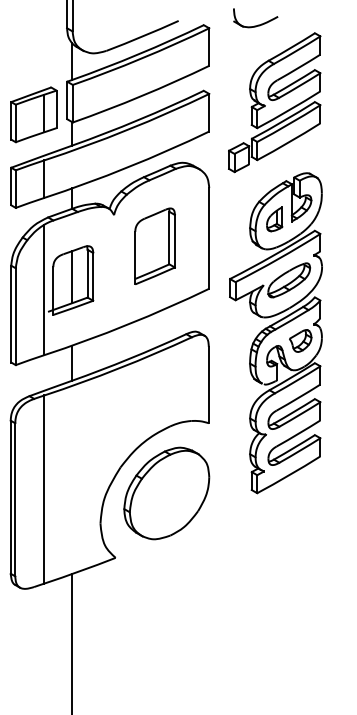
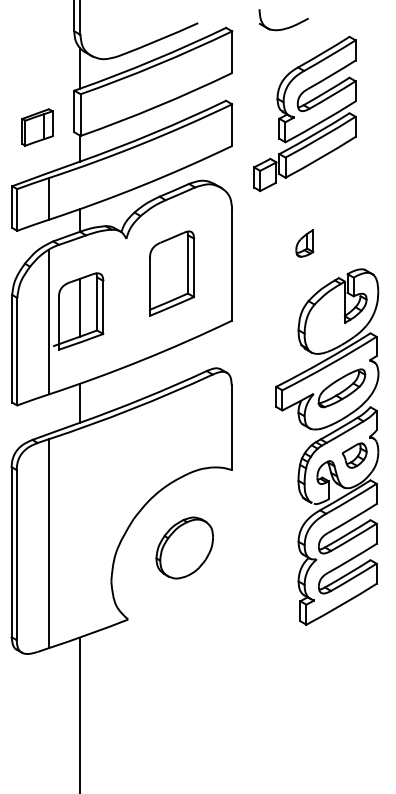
part: (34, 114) -> (37, 127), size x0.6
part: (276, 332) -> (327, 446), moved
part: (166, 492) -> (184, 547), size x0.6

